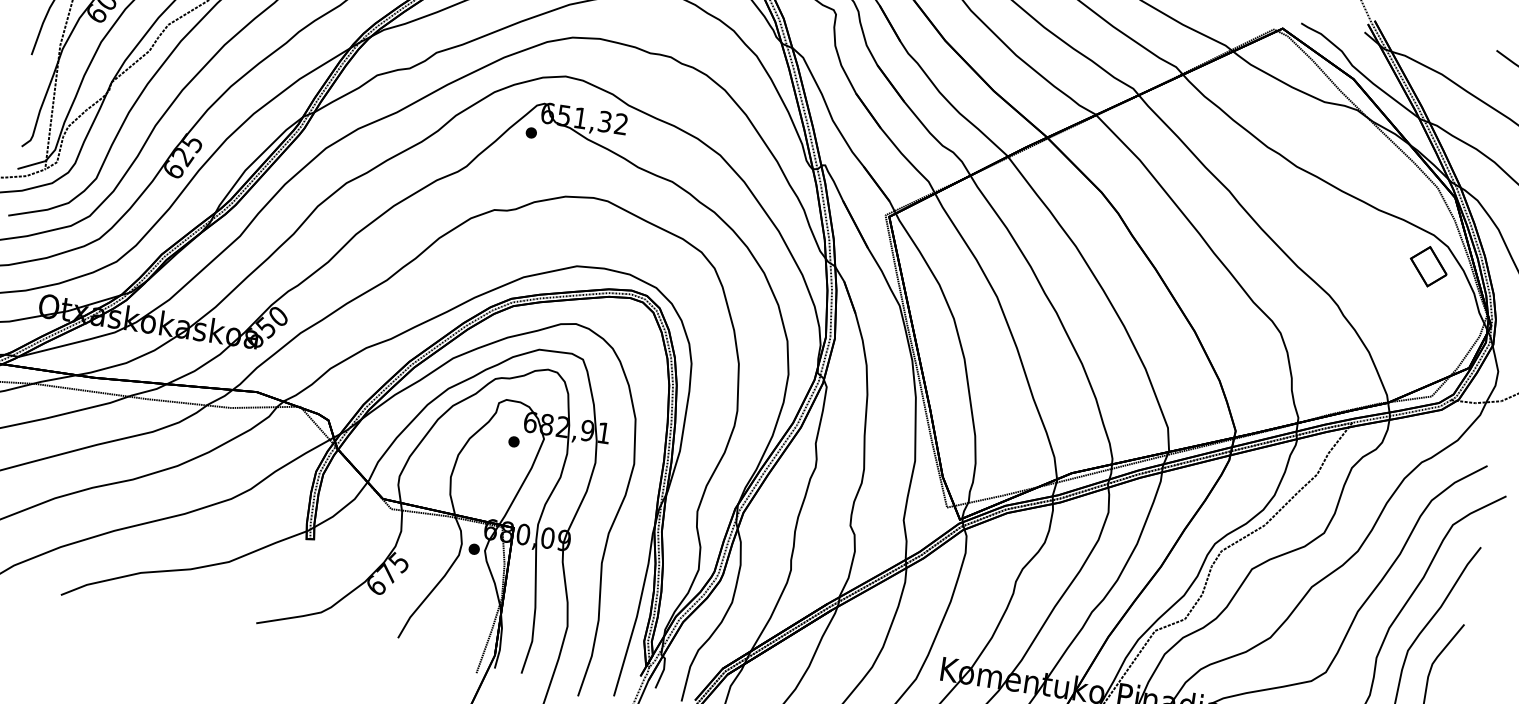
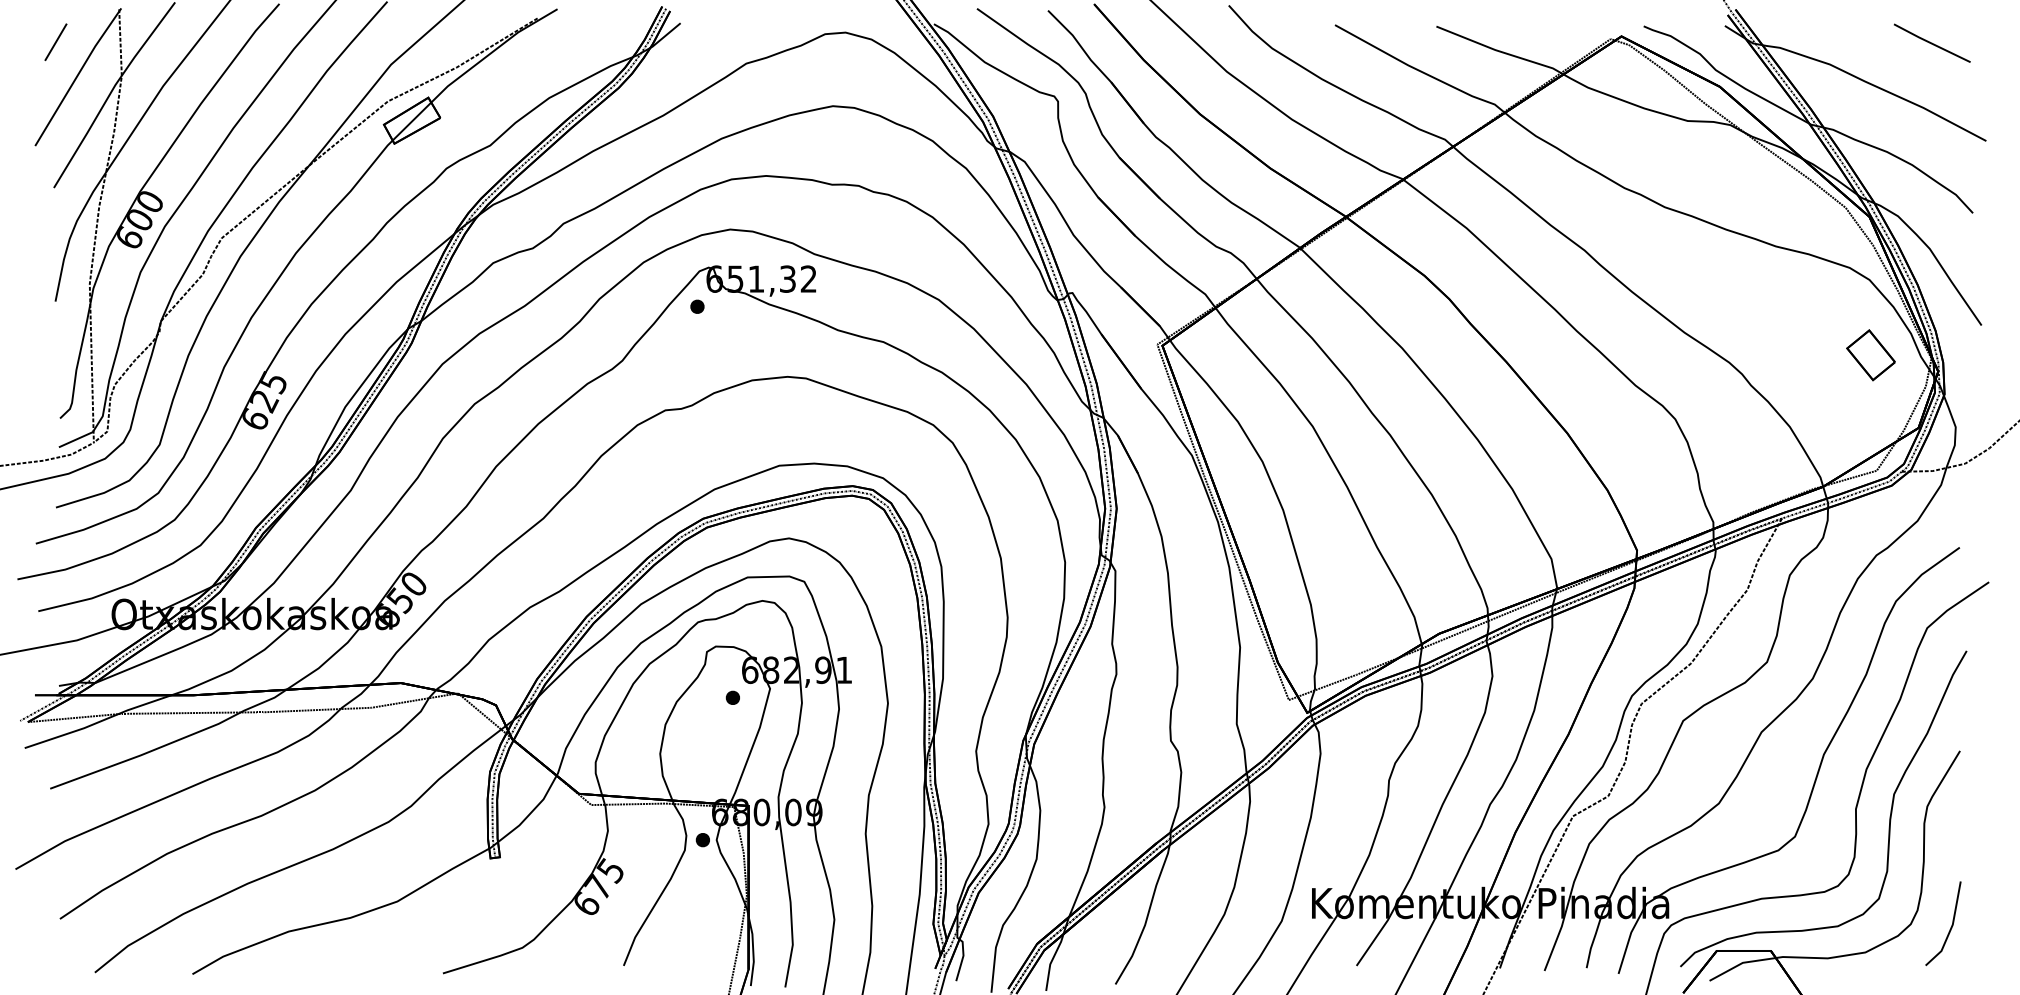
part: (1428, 266) -> (1870, 355), moved

